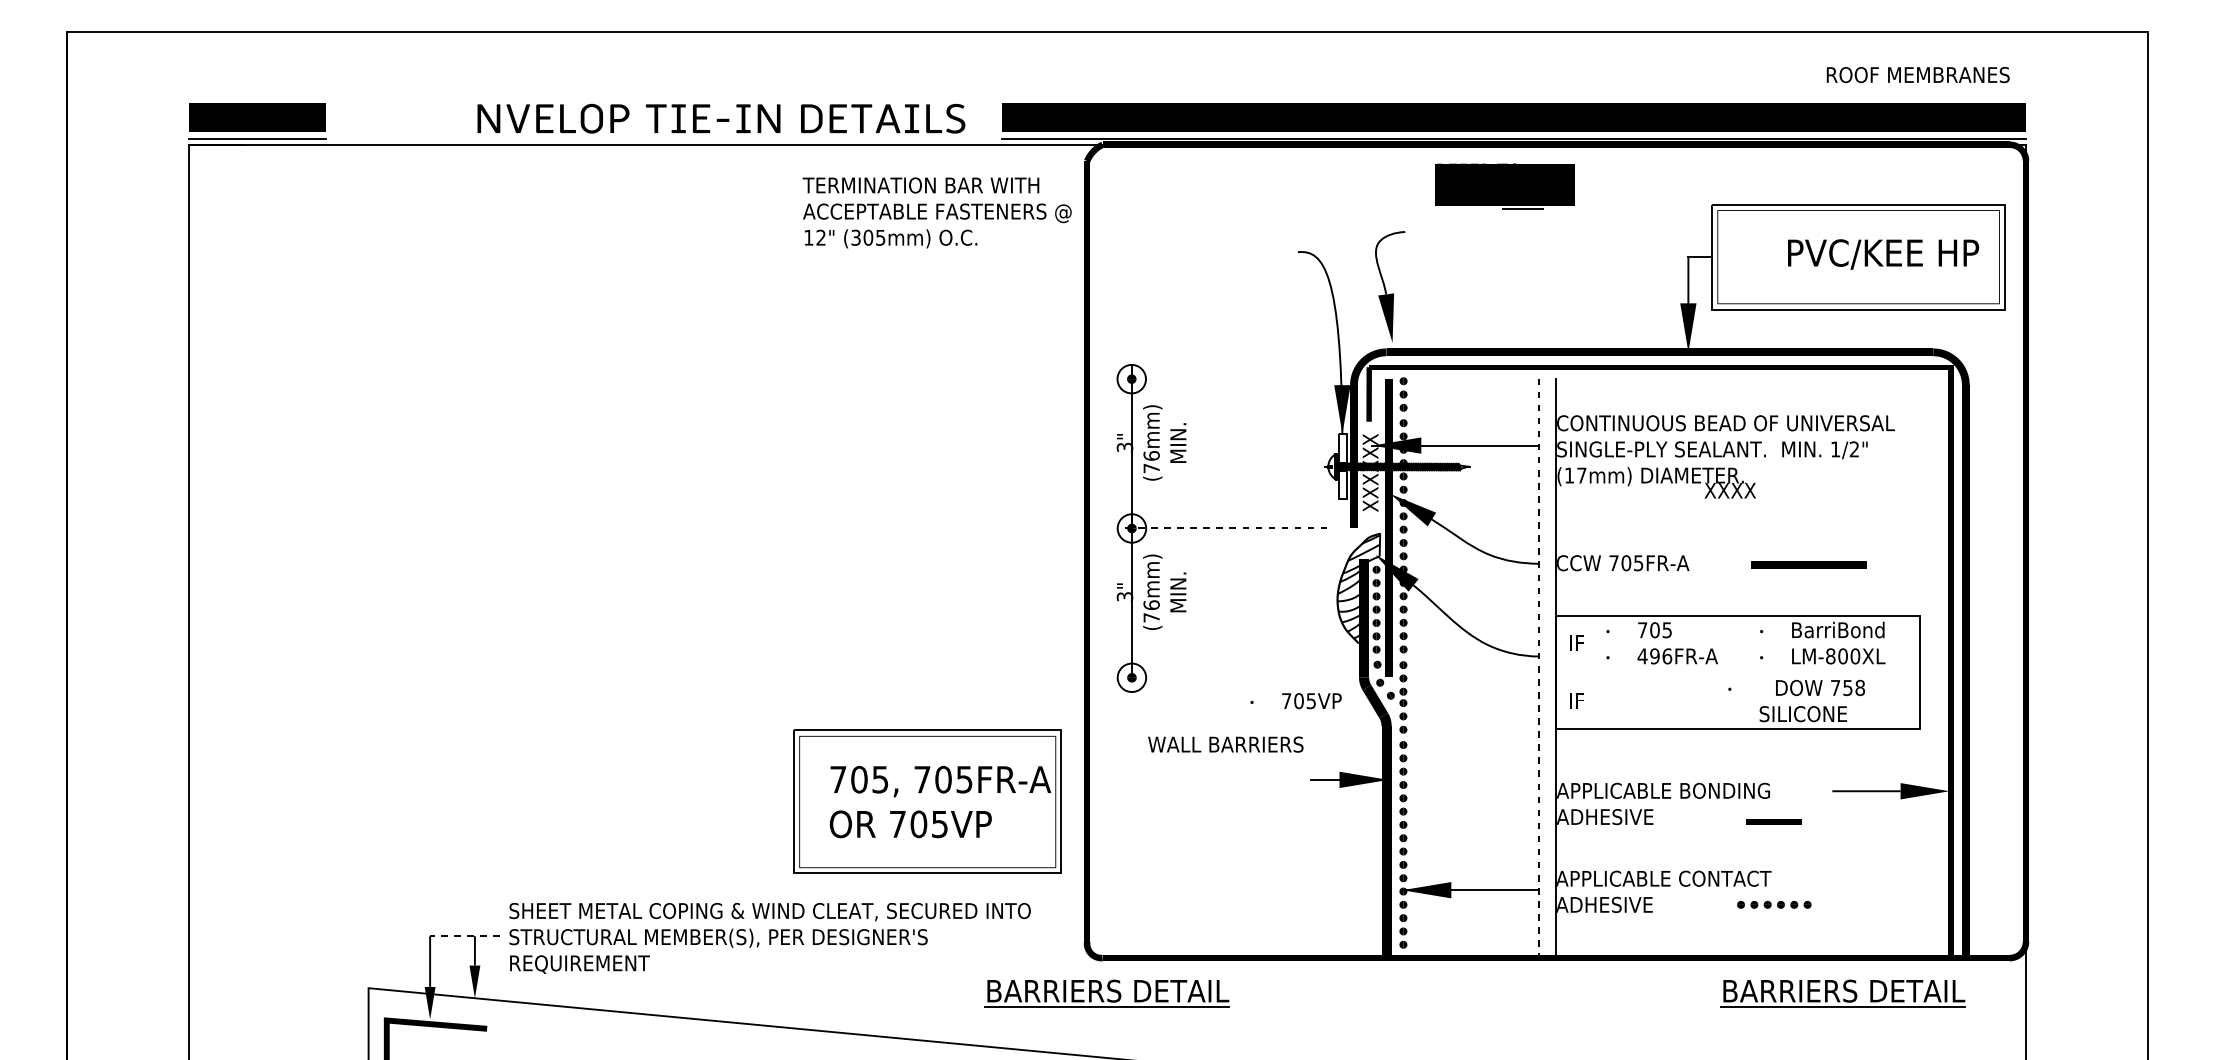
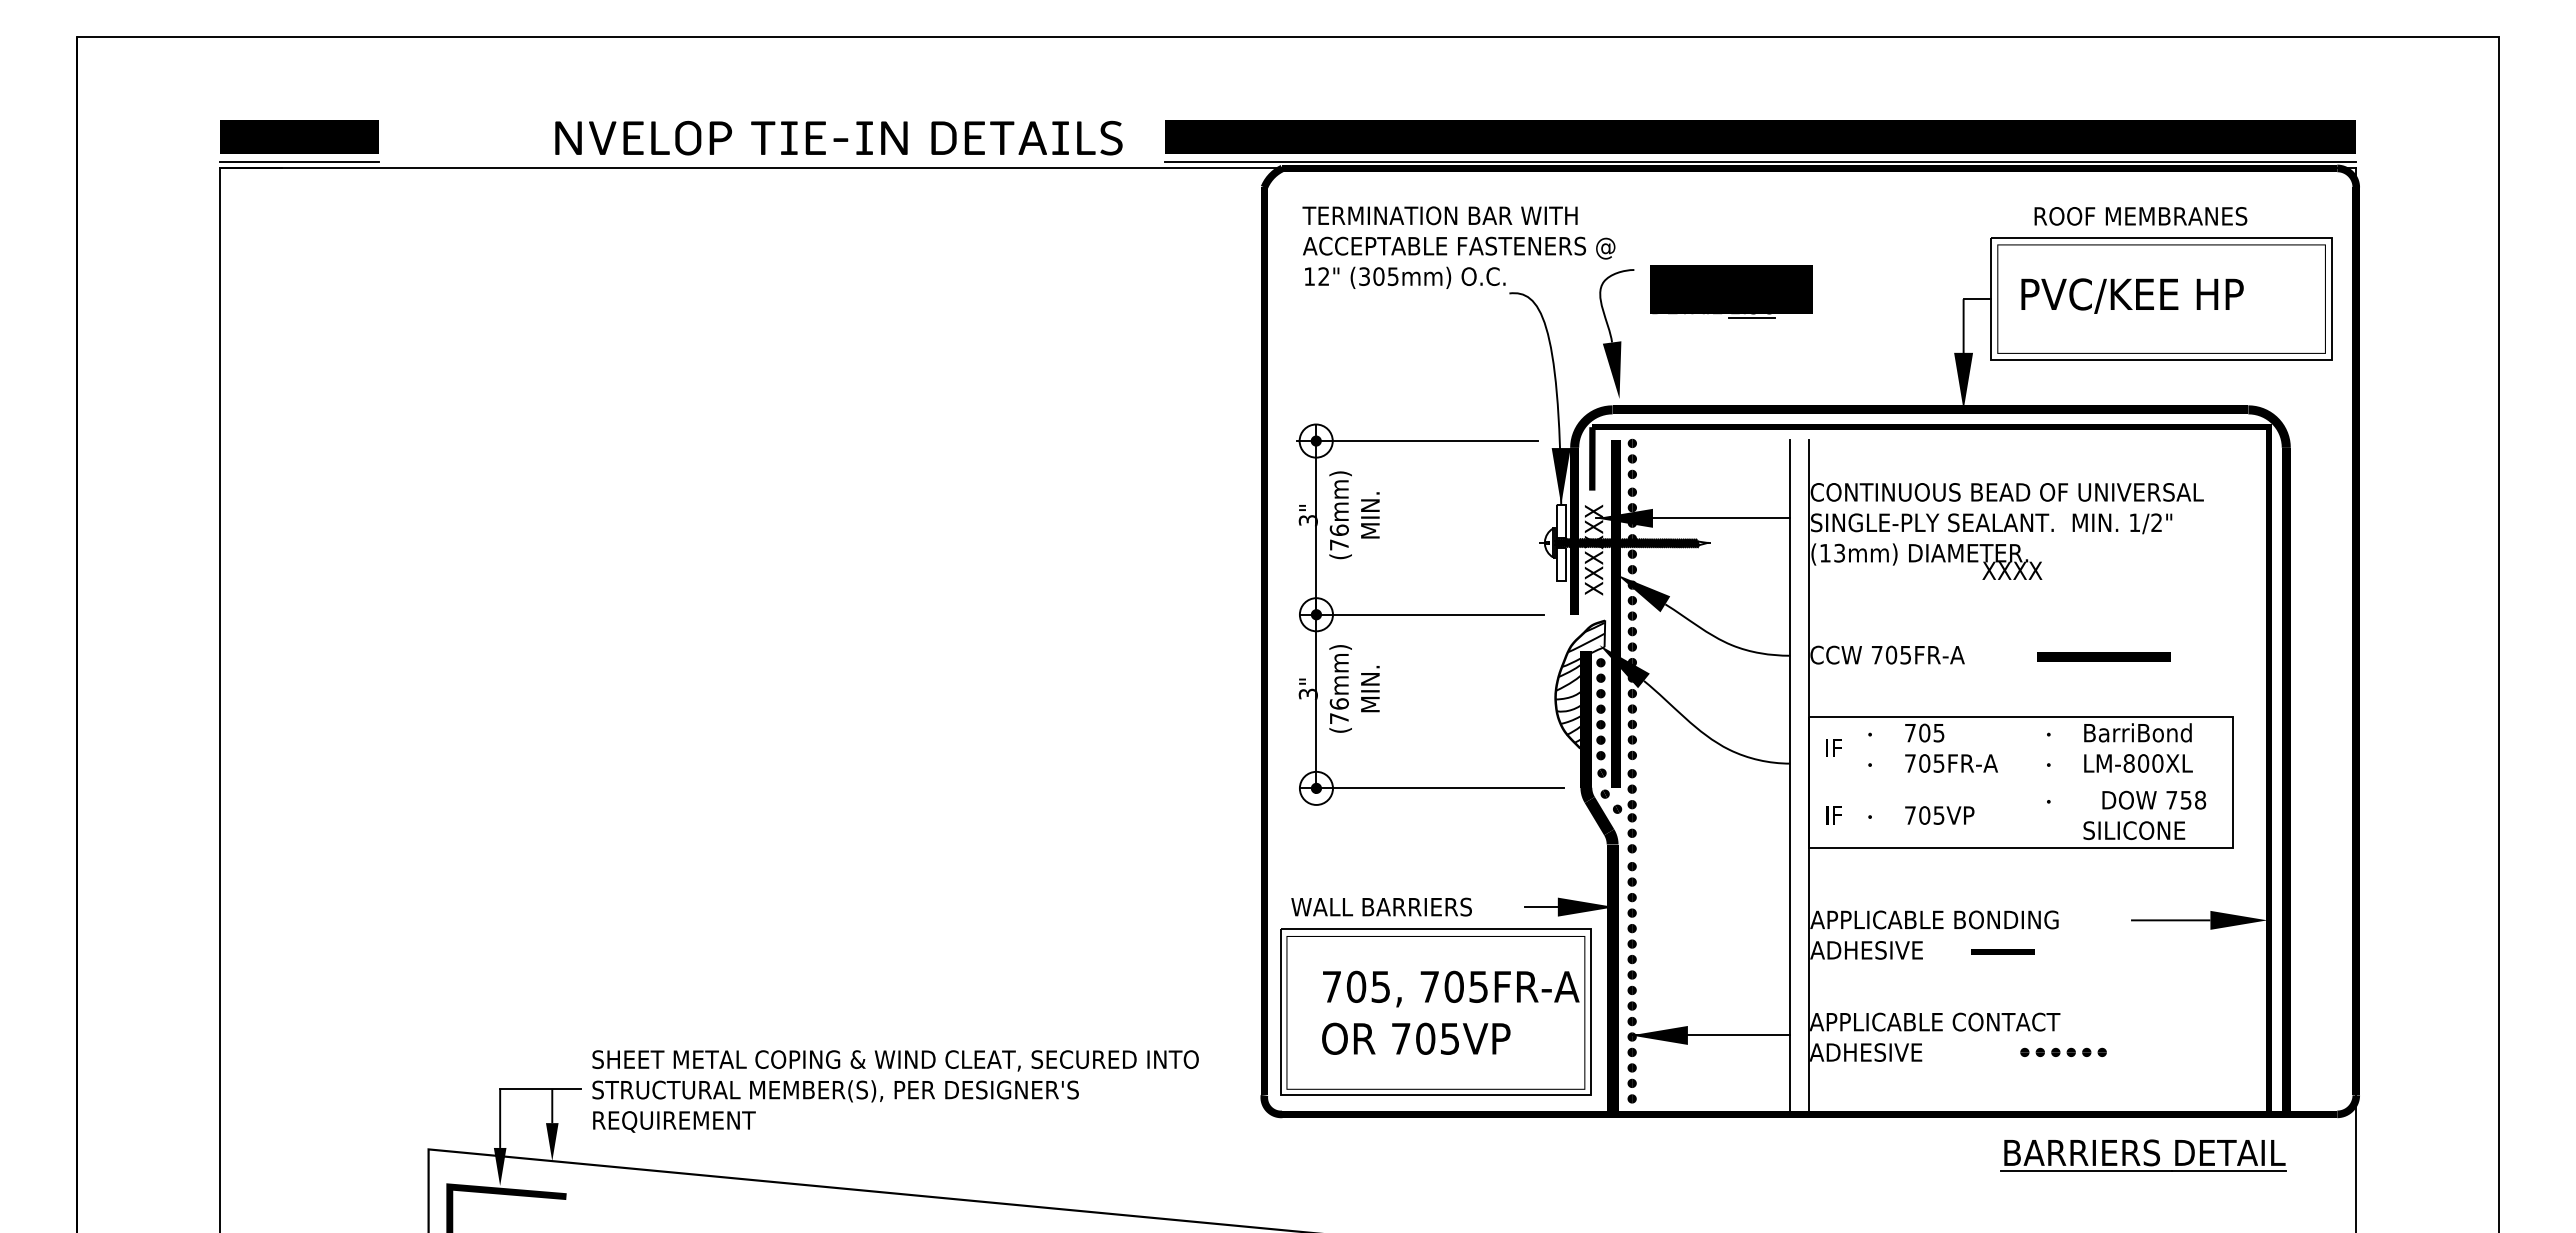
text: (1917, 75) -> (2140, 216), moved
part: (1505, 186) -> (1731, 291), moved
text: (936, 212) -> (1458, 247), moved
text: (1883, 254) -> (2132, 295), moved
line: (1218, 379) -> (1417, 441), added
text: (1581, 474) -> (1839, 552), (17mm) -> (13mm)
line: (1222, 528) -> (1421, 614), dashed -> solid
text: (1654, 656) -> (1924, 763), 496FR-A -> 705FR-A
line: (1539, 668) -> (1790, 777), dashed -> solid
line: (1230, 677) -> (1431, 788), added
text: (1796, 700) -> (2126, 814), moved
text: (1296, 701) -> (1921, 815), moved
text: (1225, 744) -> (1381, 906), moved
part: (927, 800) -> (1435, 1011), moved
line: (1773, 821) -> (2002, 951), moved
line: (464, 935) -> (540, 1088), dashed -> solid
part: (1107, 993) -> (1287, 1155), removed

